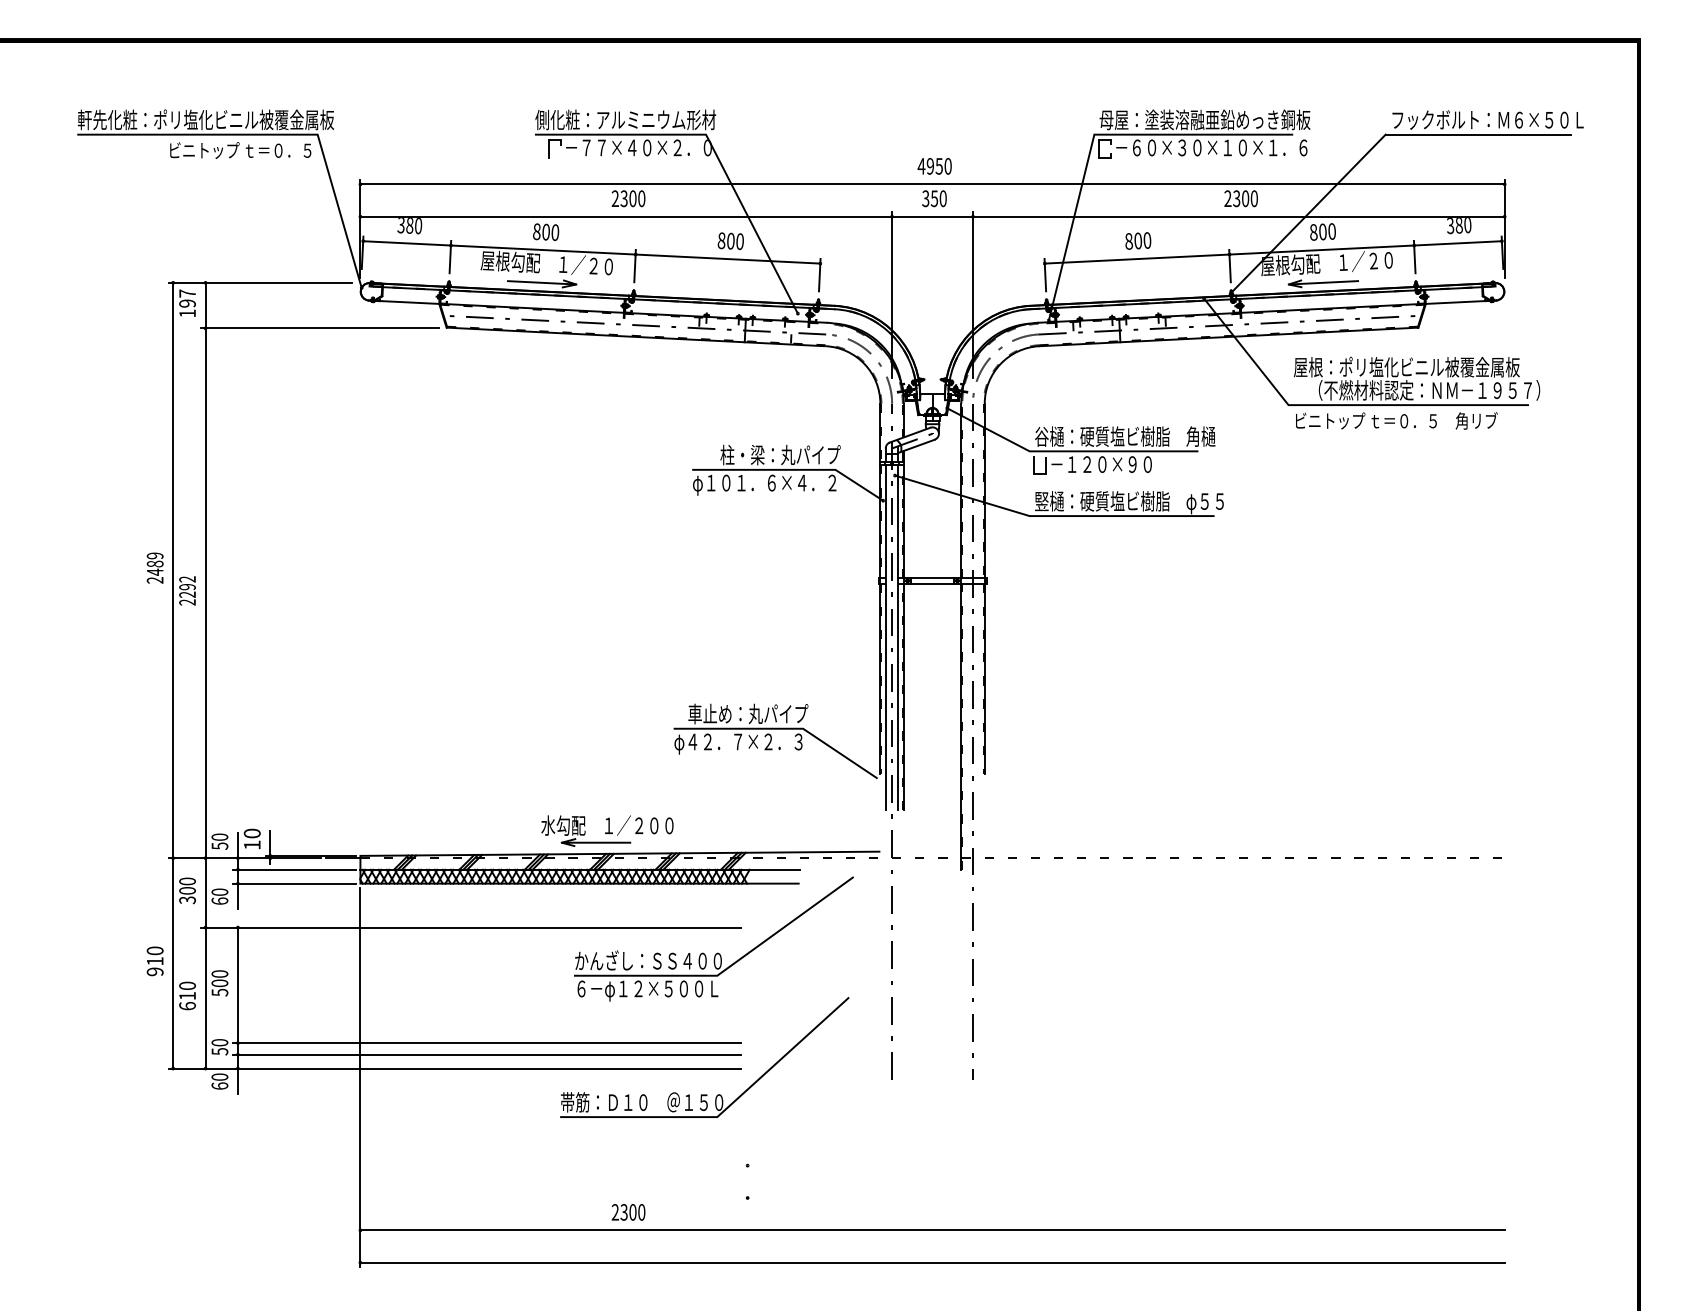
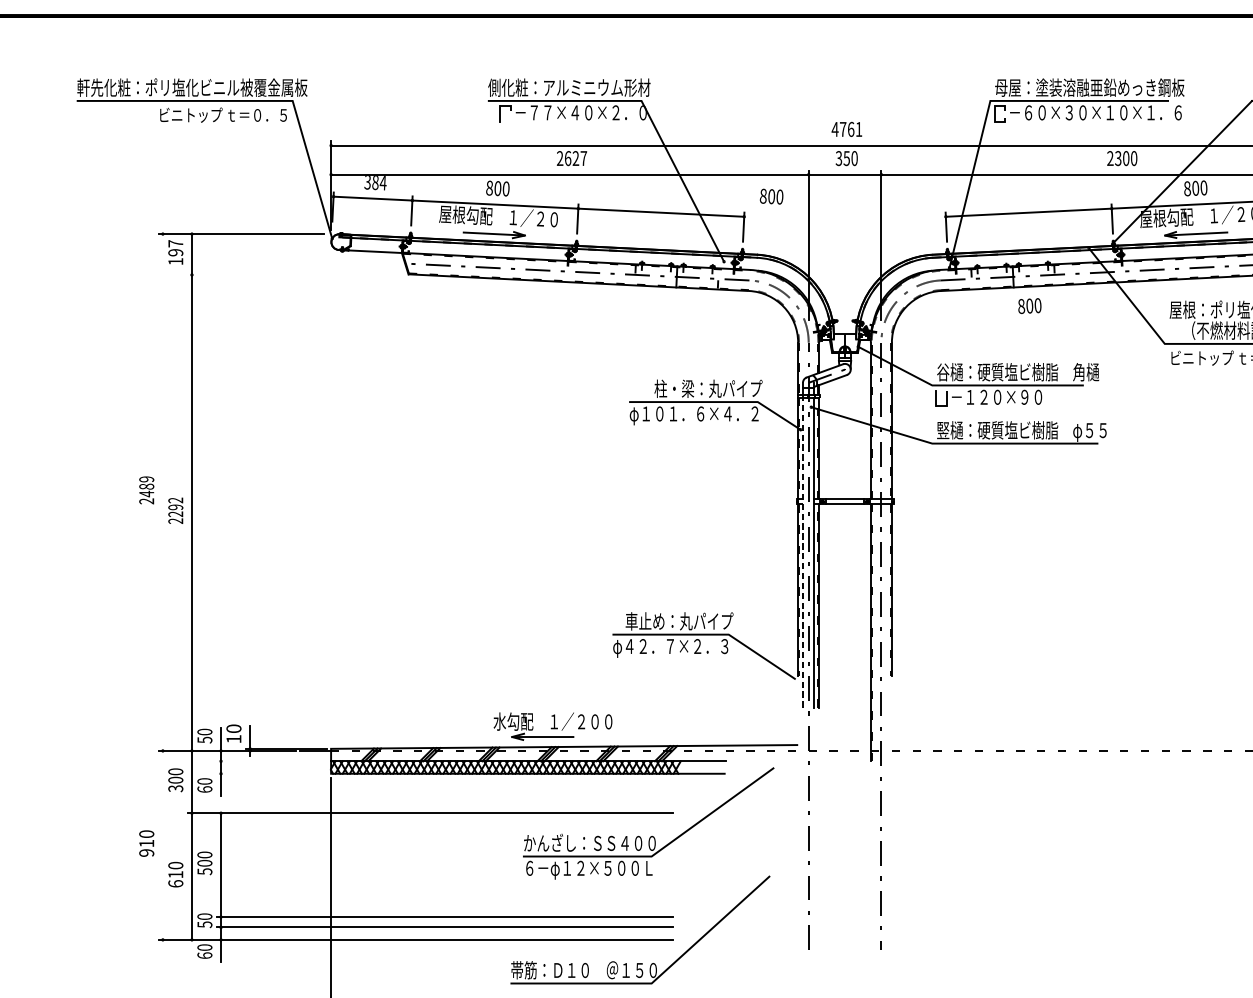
text: (938, 166) -> (850, 129), 4950 -> 4761
text: (632, 198) -> (575, 158), 2300 -> 2627
text: (418, 226) -> (383, 183), 380 -> 384
text: (1138, 240) -> (1030, 305), moved
text: (730, 241) -> (771, 196), moved
line: (319, 328) -> (294, 275), removed
line: (885, 637) -> (802, 552), solid -> dashed
line: (173, 675) -> (163, 586), removed
line: (294, 869) -> (271, 761), removed
line: (294, 883) -> (271, 773), removed

